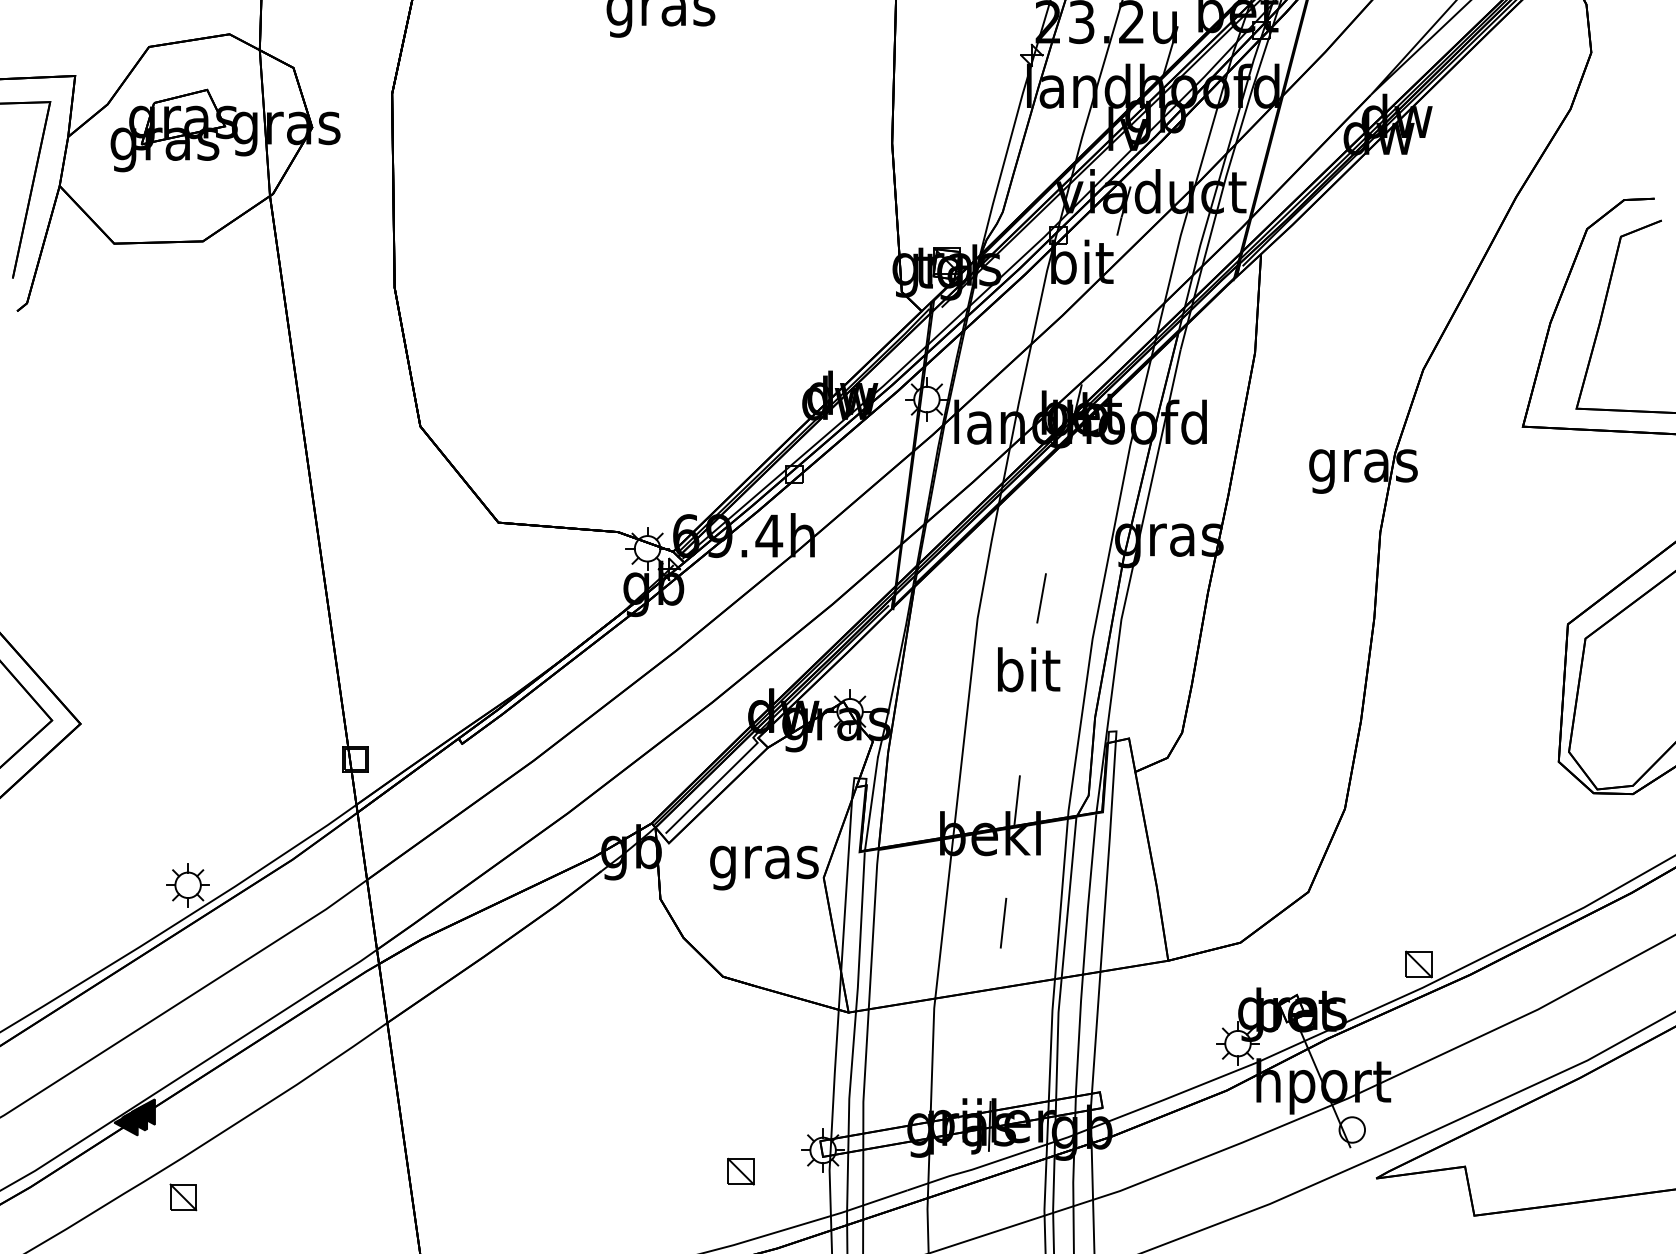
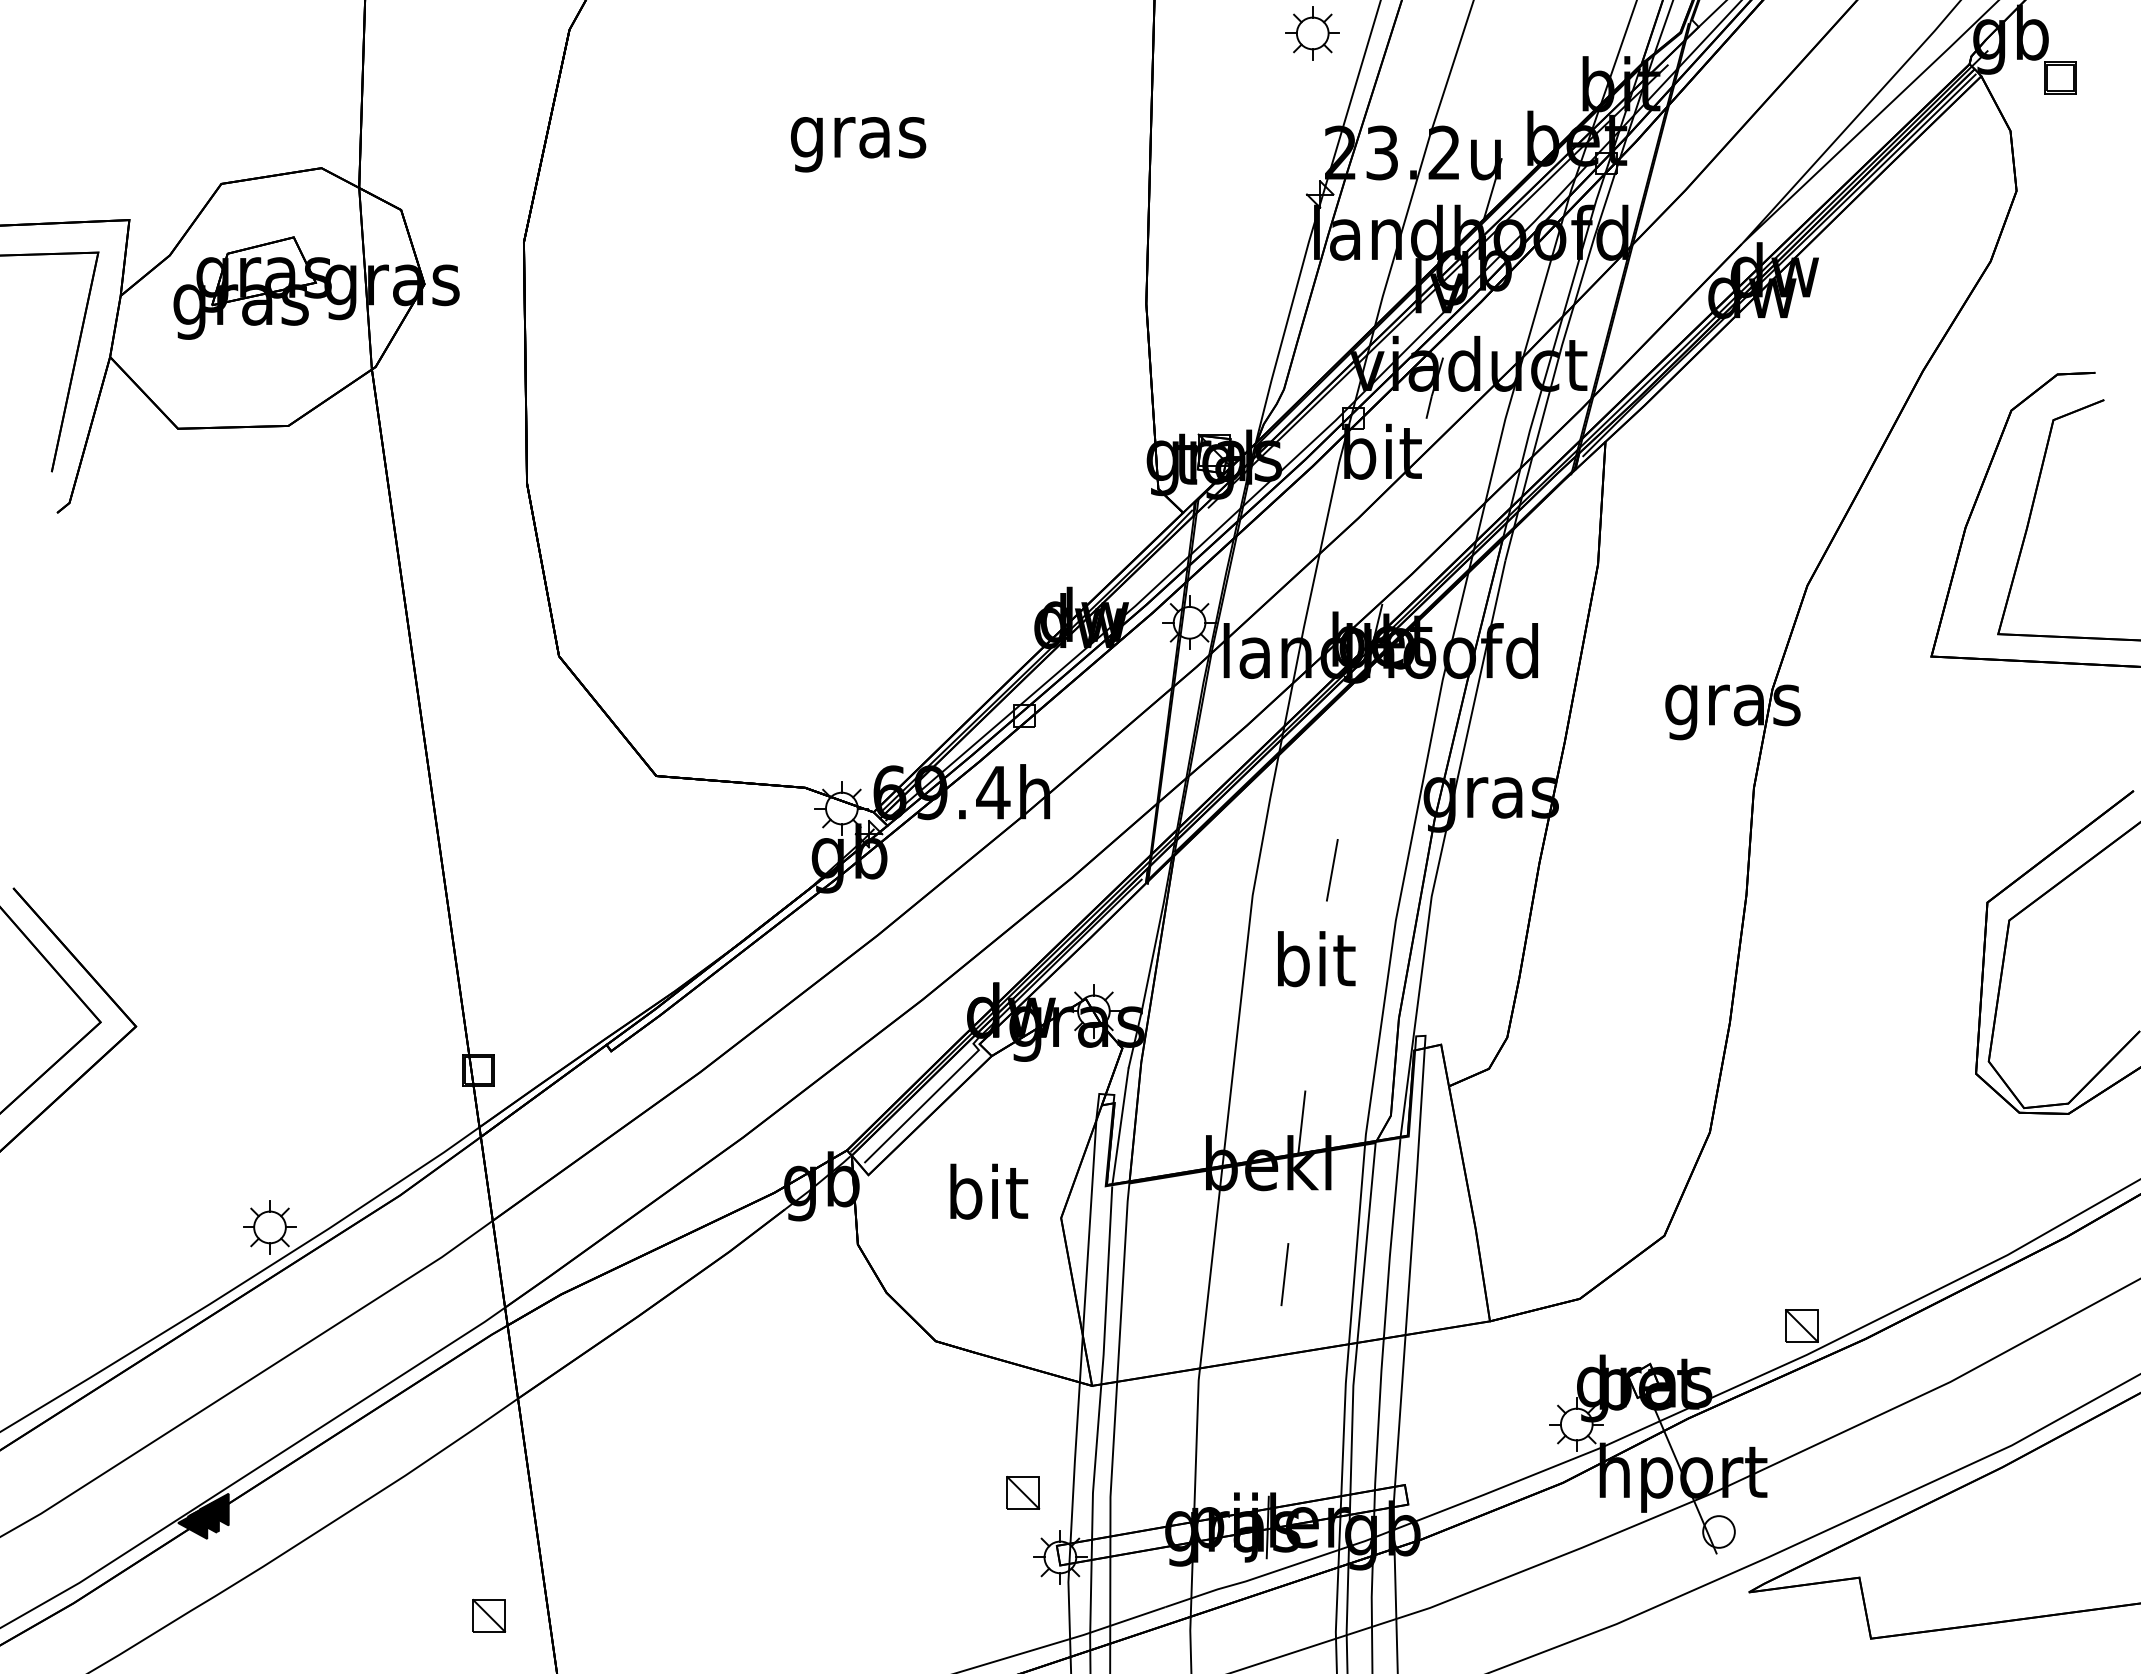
text: (763, 862) -> (986, 1198), gras -> bit
part: (741, 1171) -> (1023, 1492), moved
part: (183, 1197) -> (489, 1615), moved

